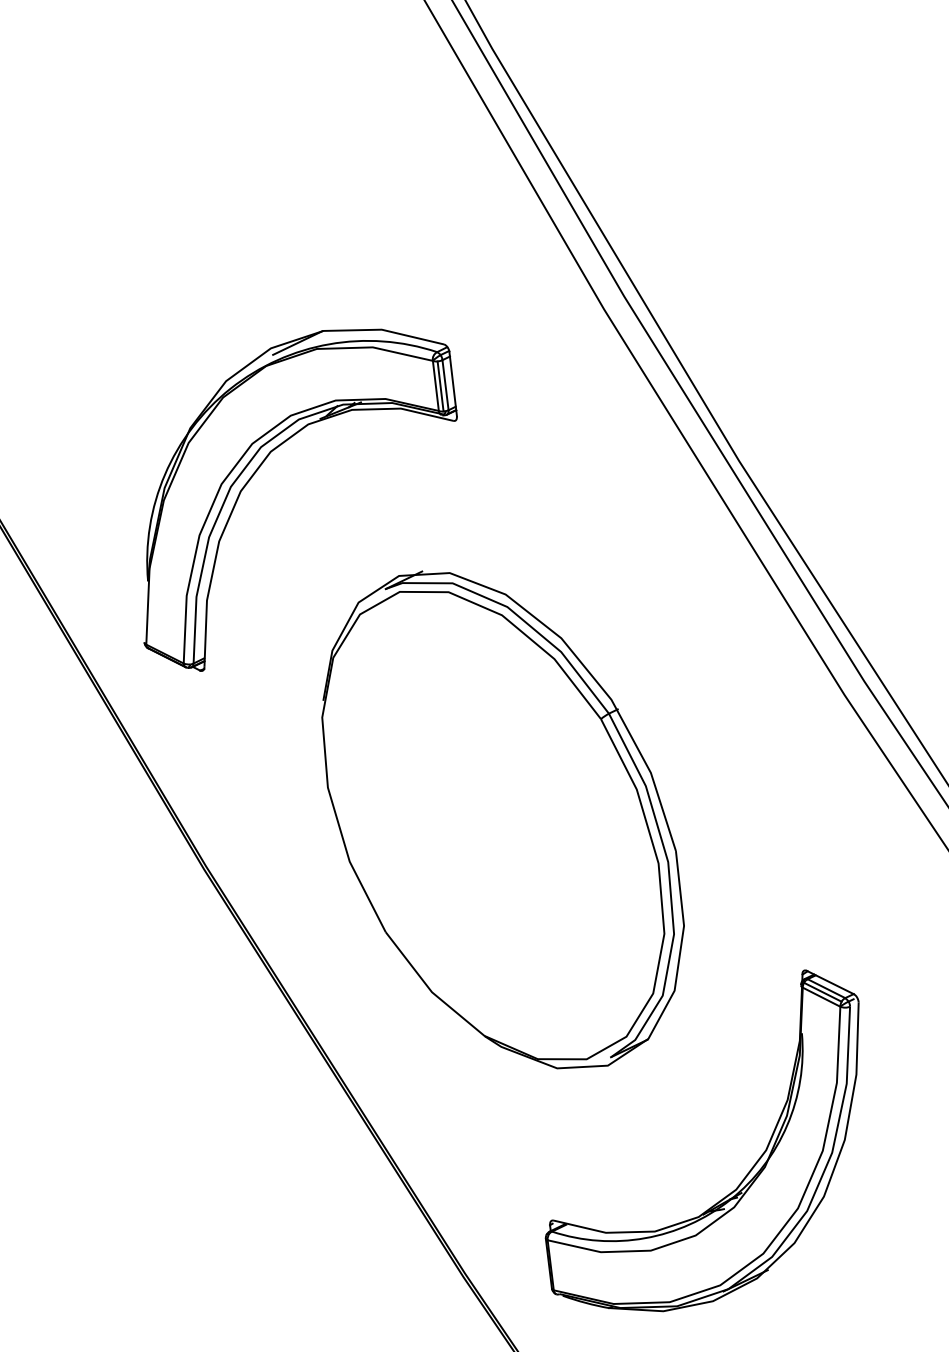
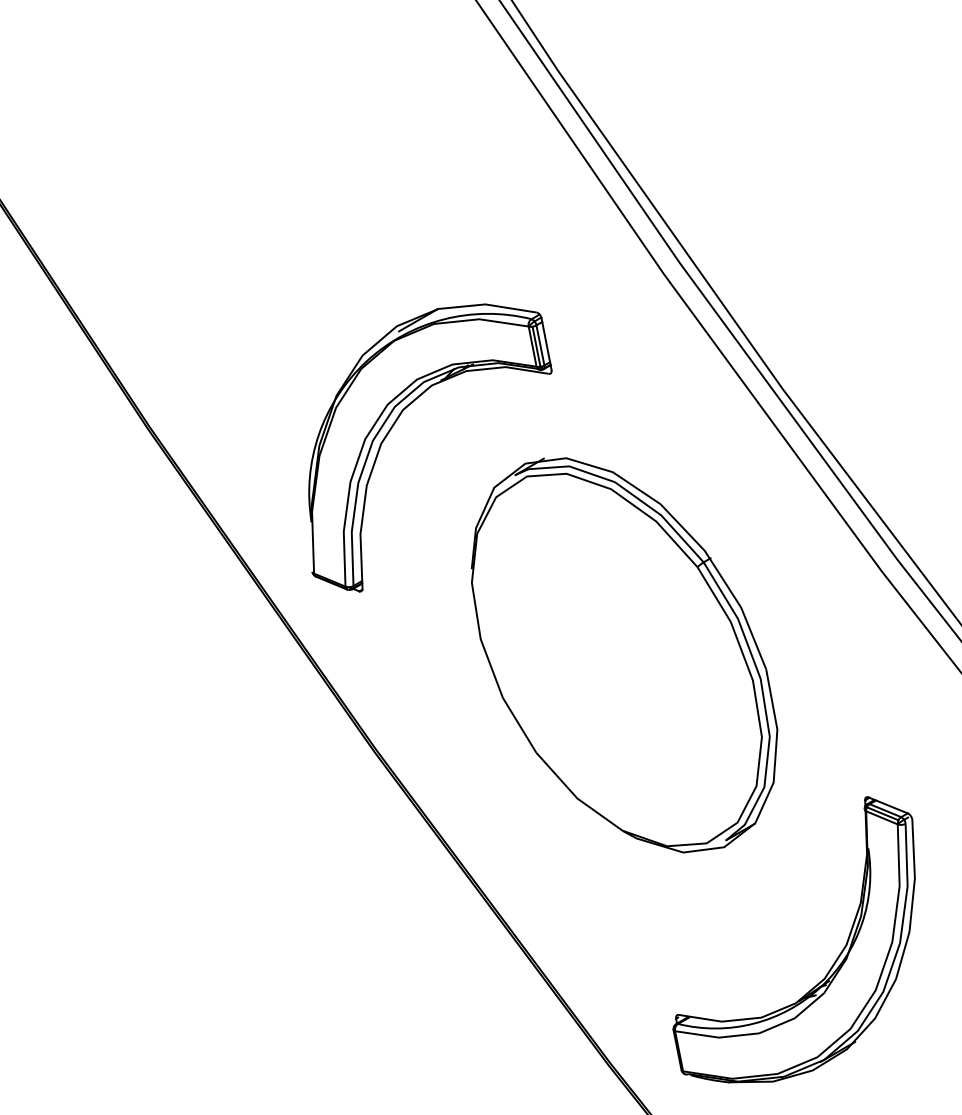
part: (503, 820) -> (624, 655), moved

